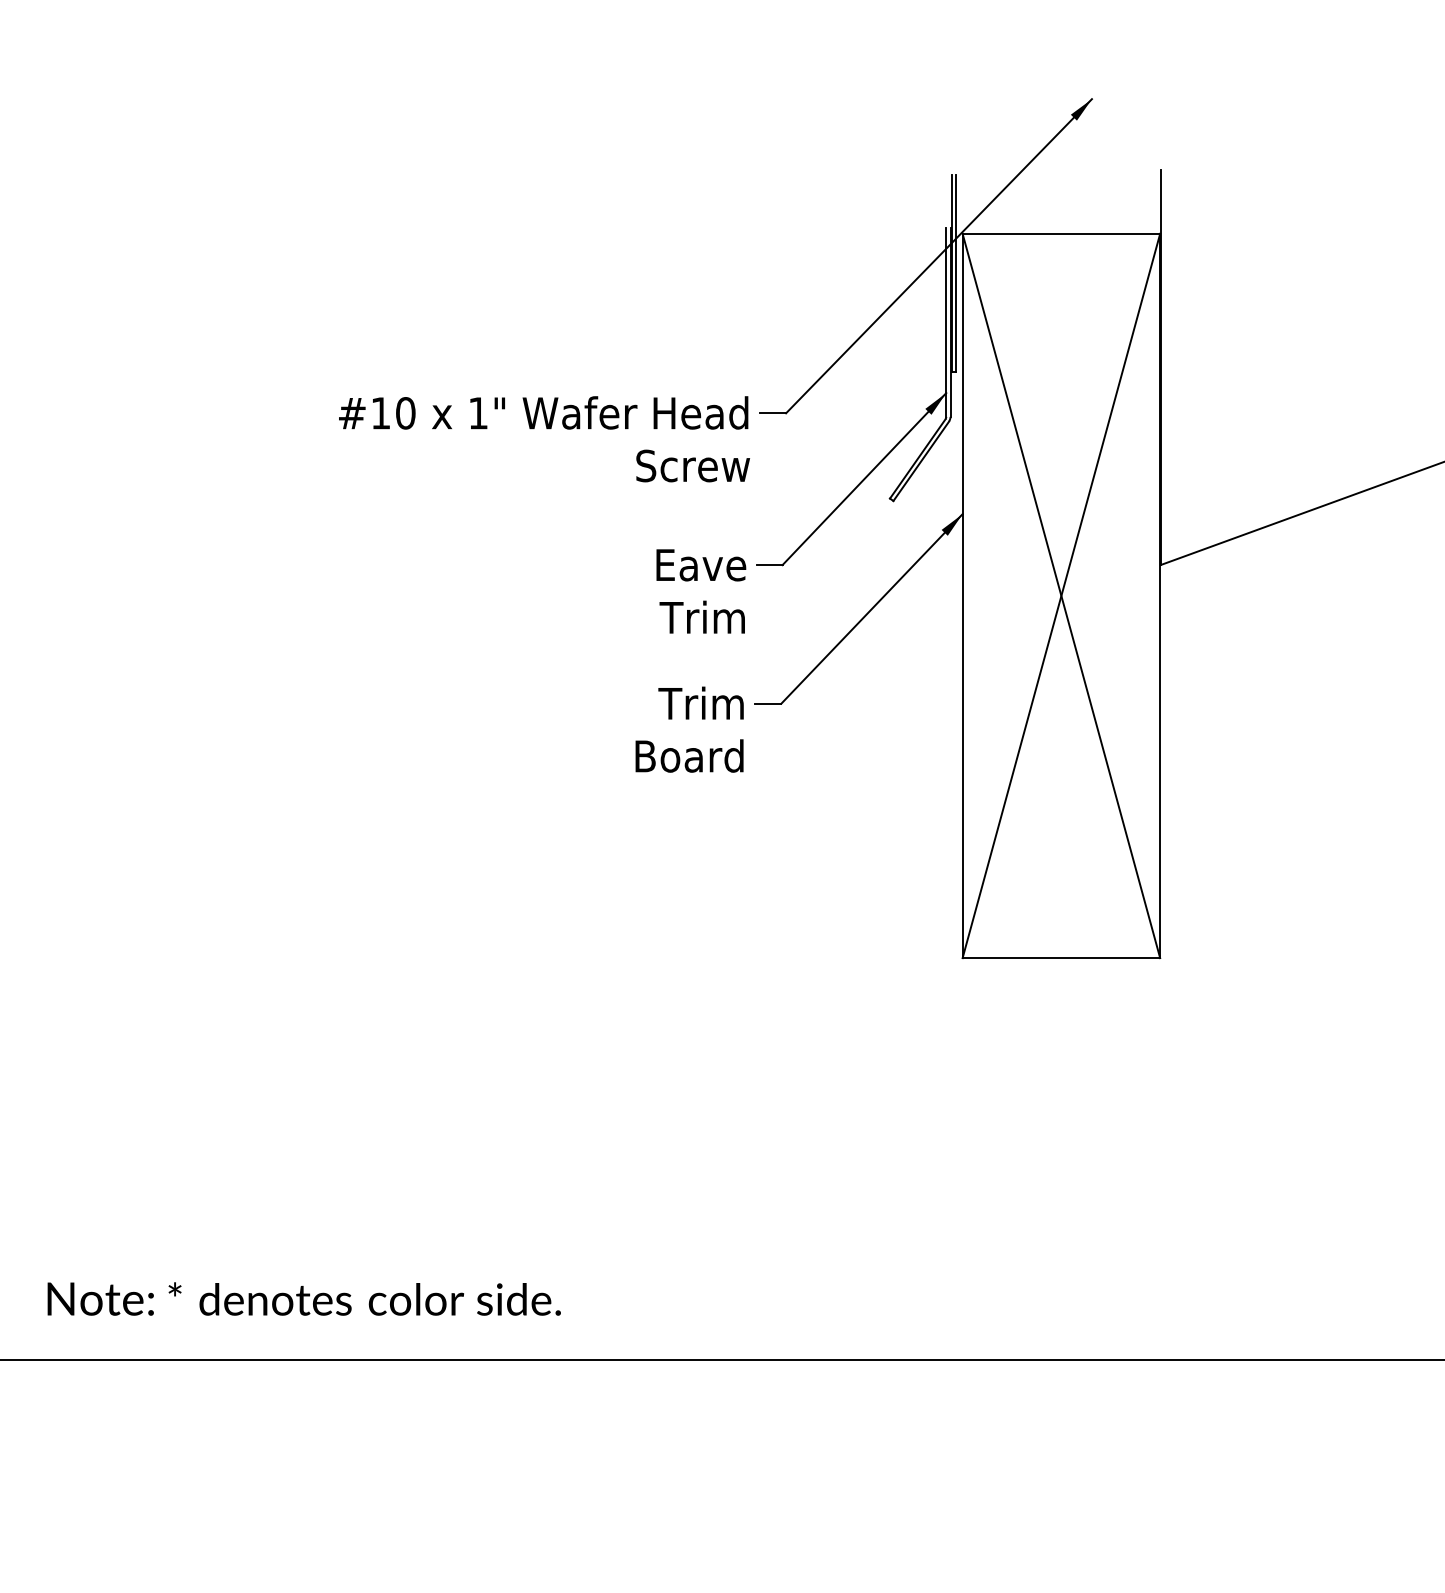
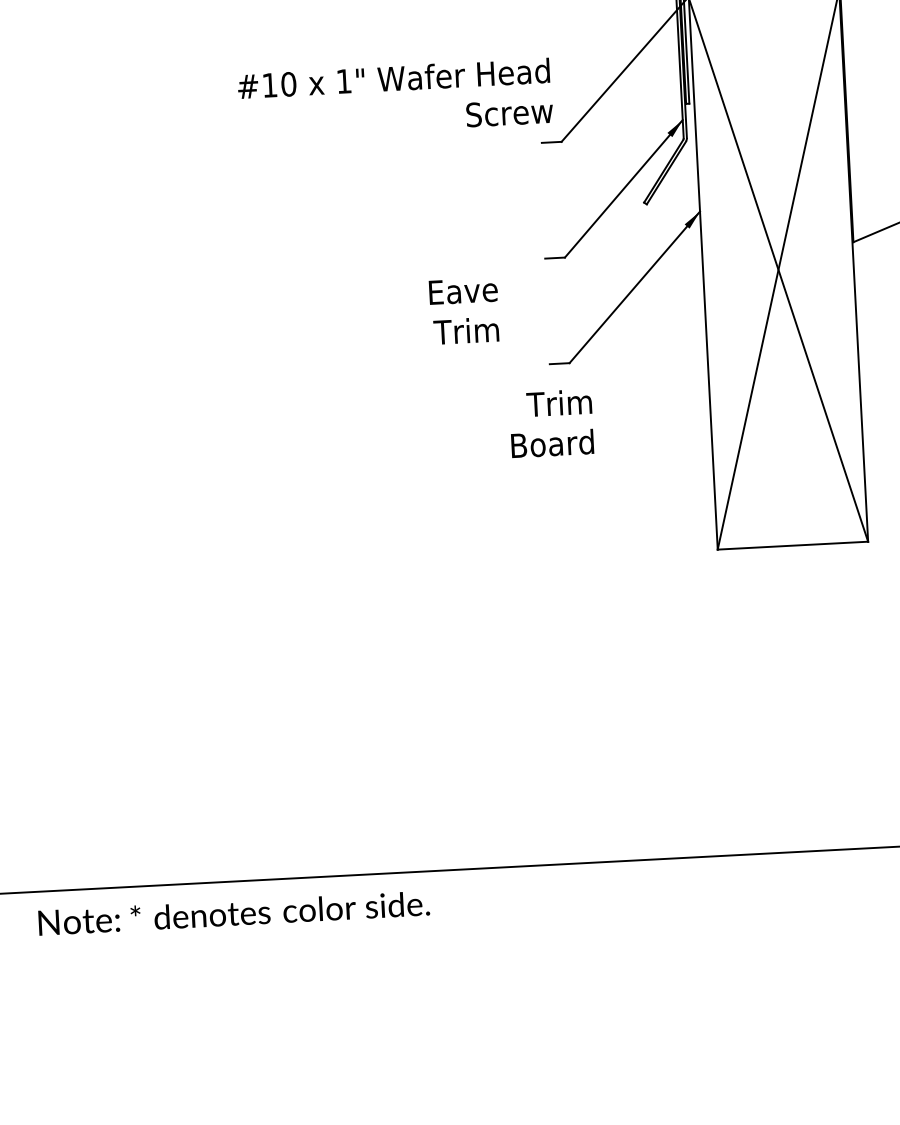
text: (544, 439) -> (395, 98), moved
text: (701, 591) -> (464, 311), moved
text: (689, 729) -> (551, 423), moved
text: (303, 1298) -> (233, 912), moved

